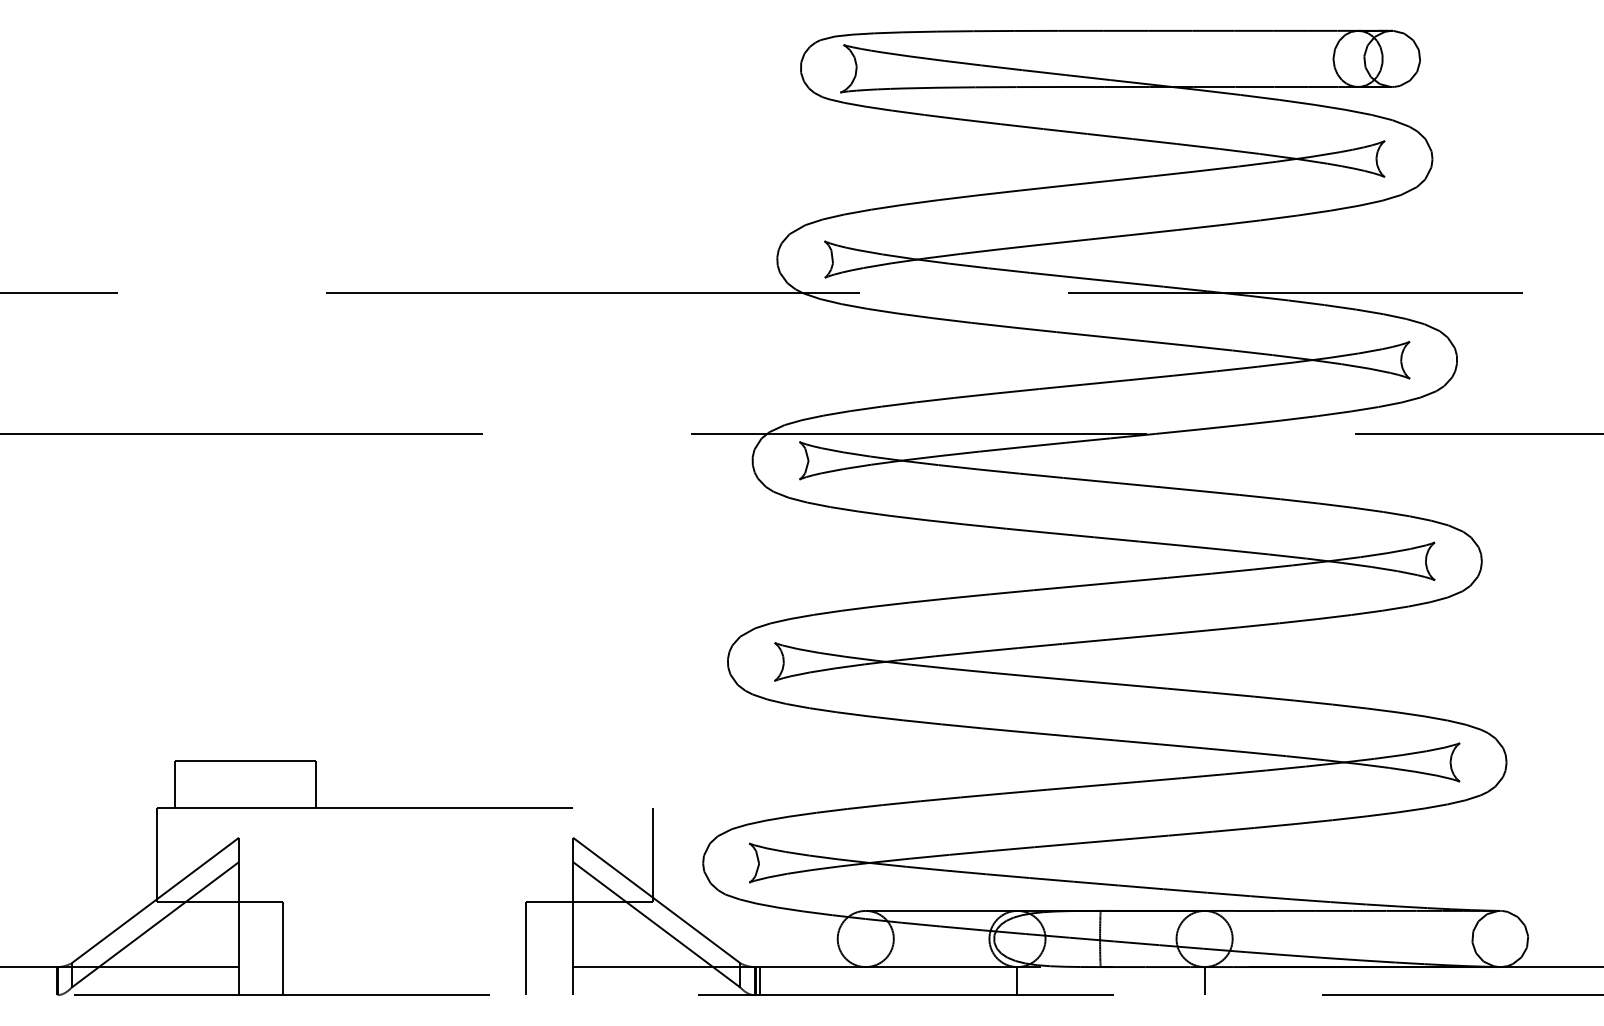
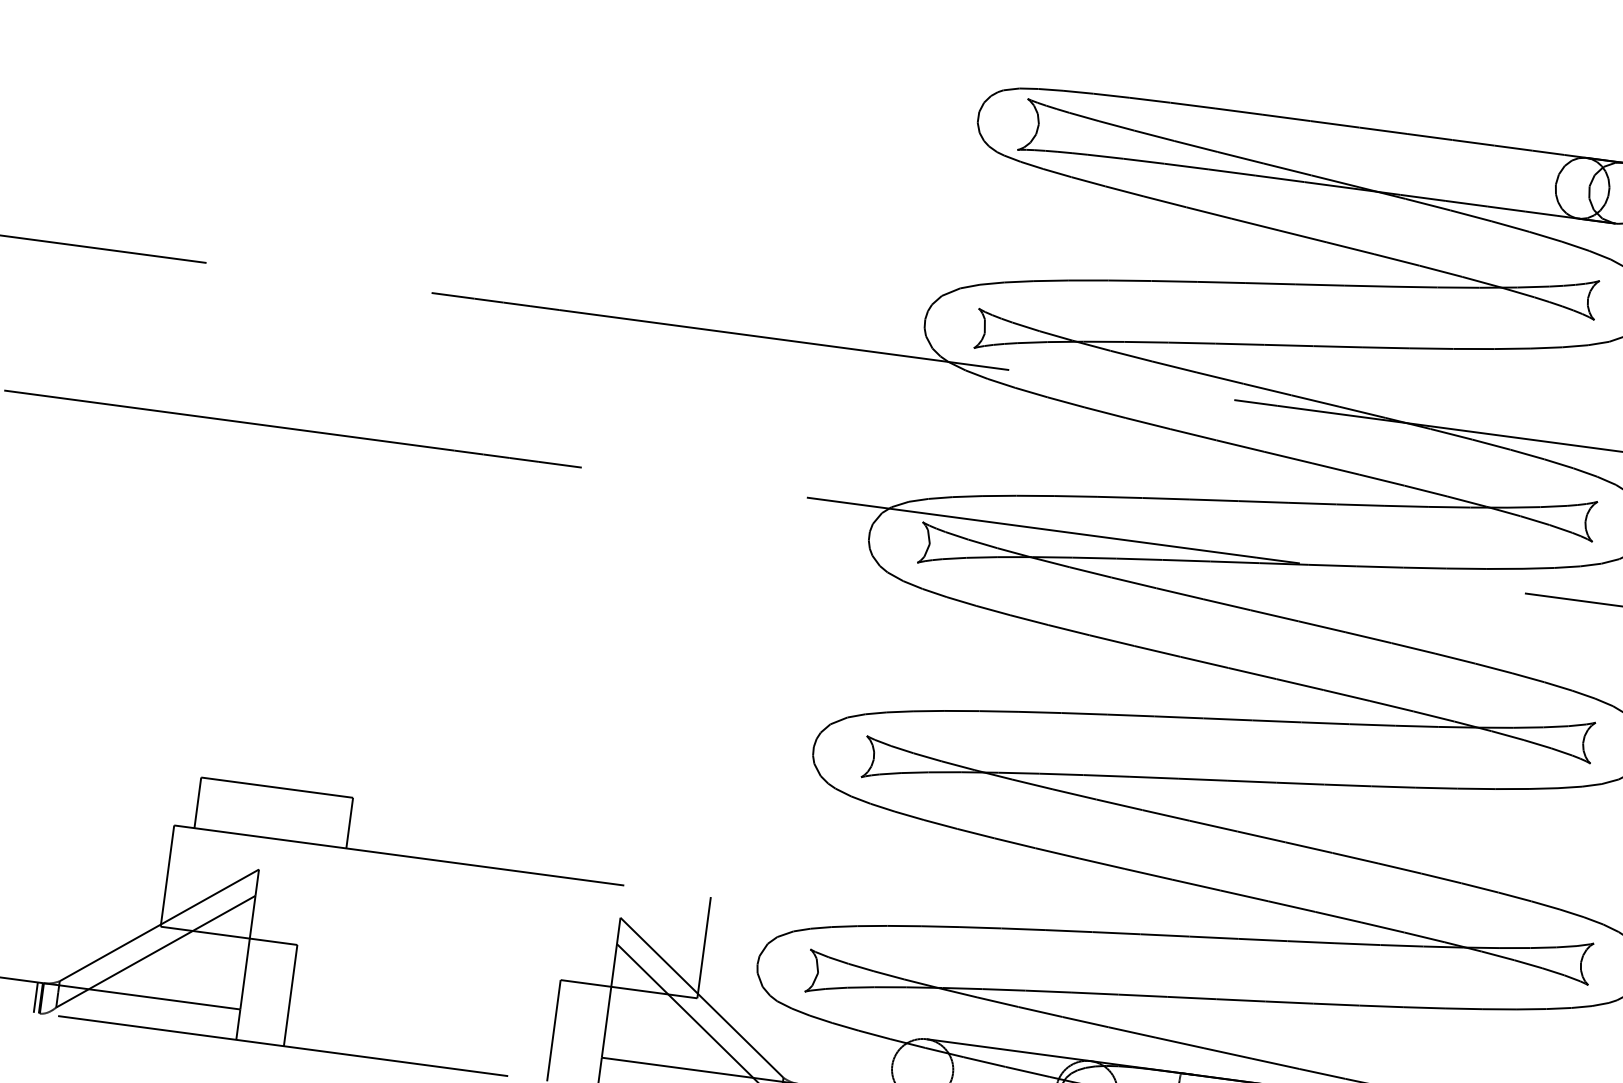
line: (51, 981) -> (35, 998), added

